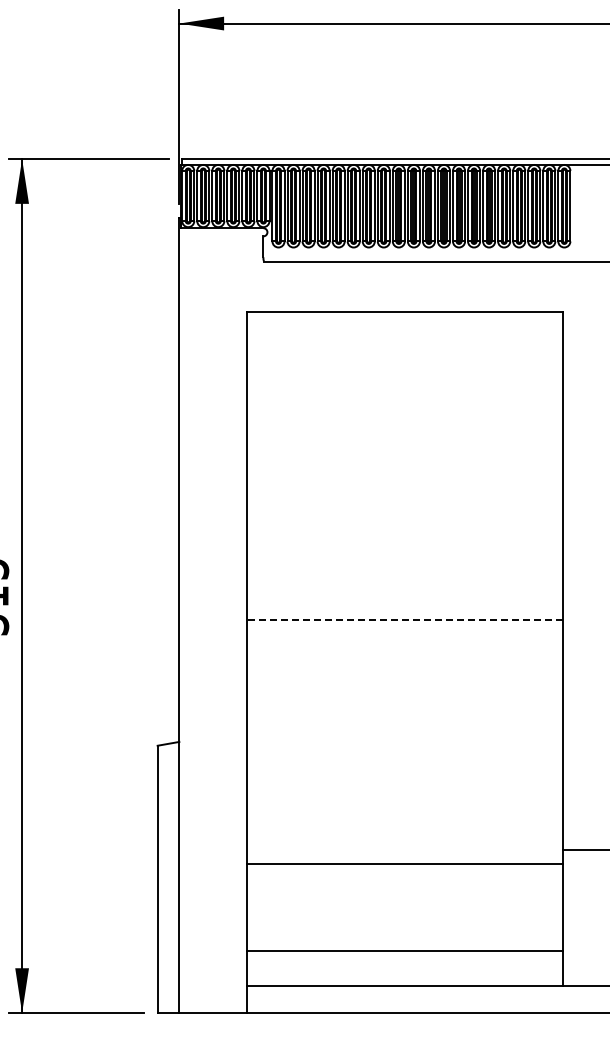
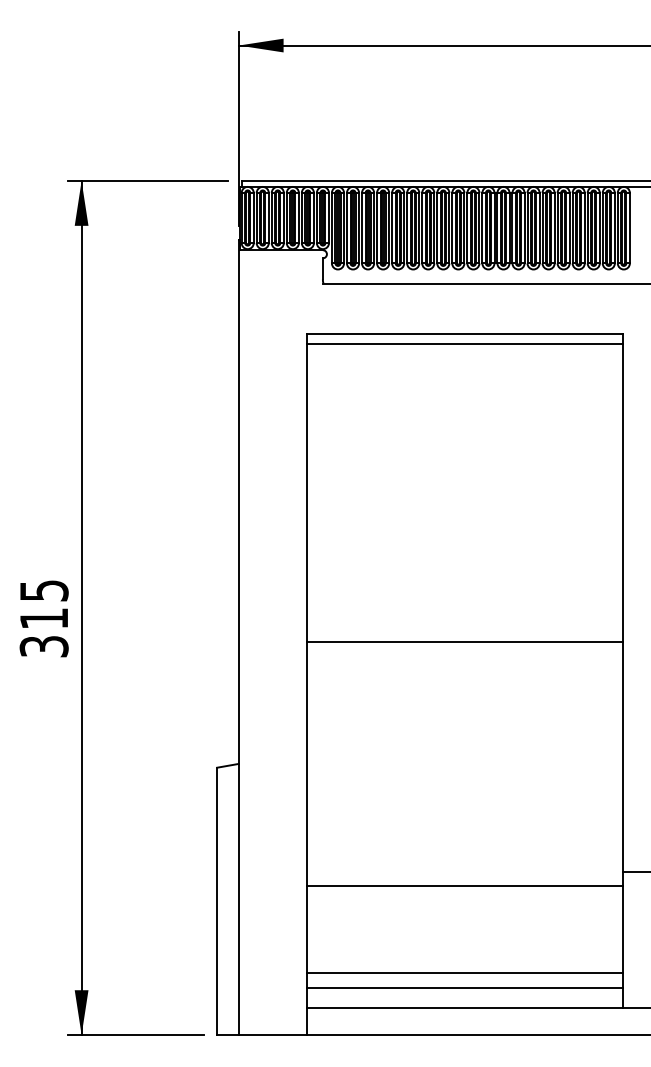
line: (405, 321) -> (464, 343), added
line: (405, 619) -> (464, 641), dashed -> solid
line: (405, 966) -> (464, 988), added

